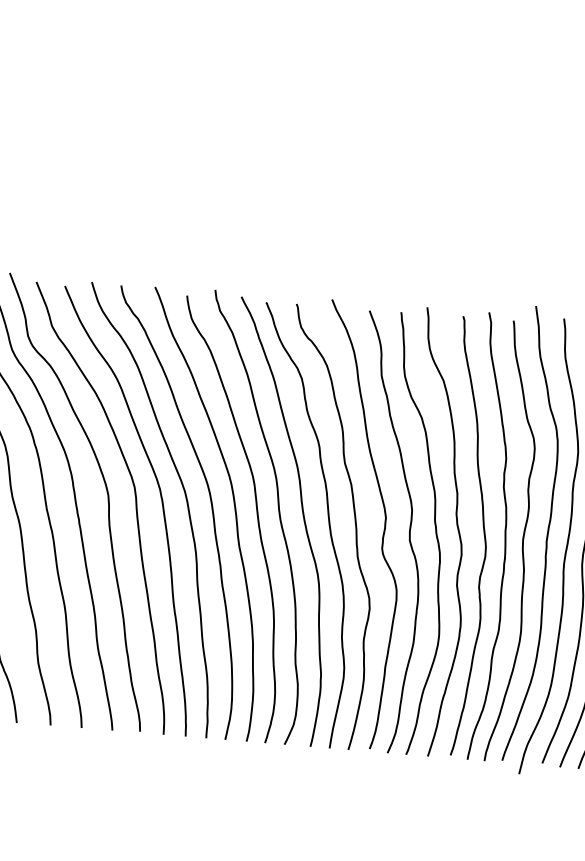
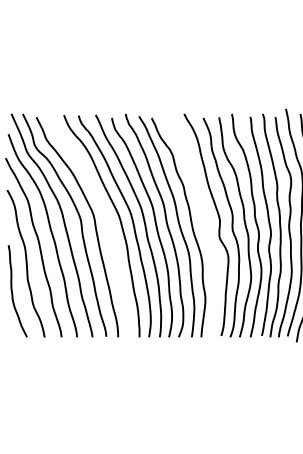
curve: (160, 507) -> (107, 224), removed
curve: (353, 529) -> (204, 227), removed

